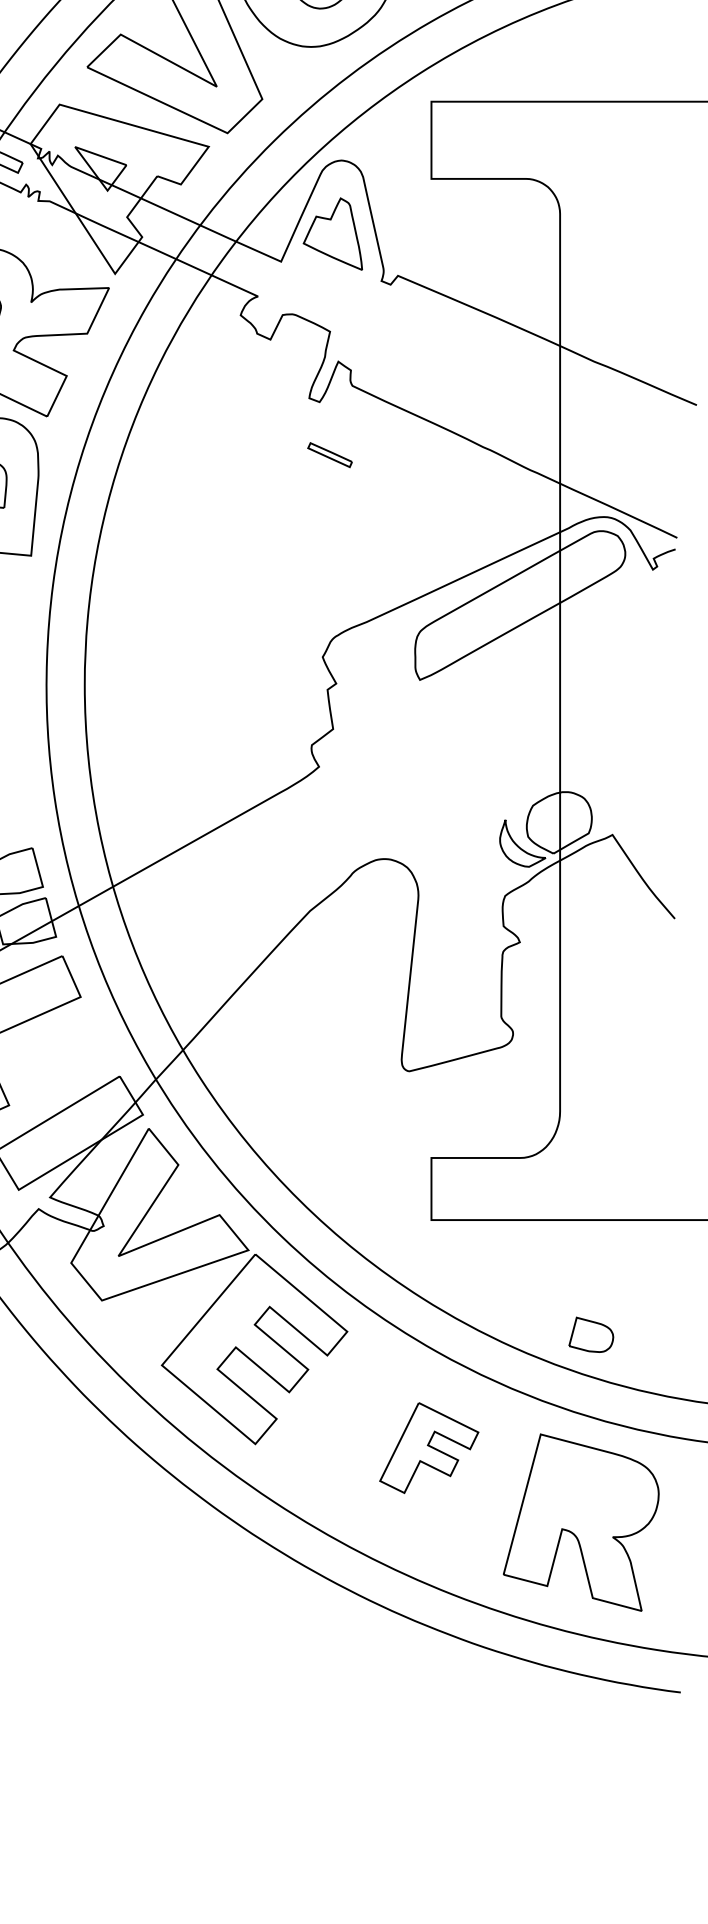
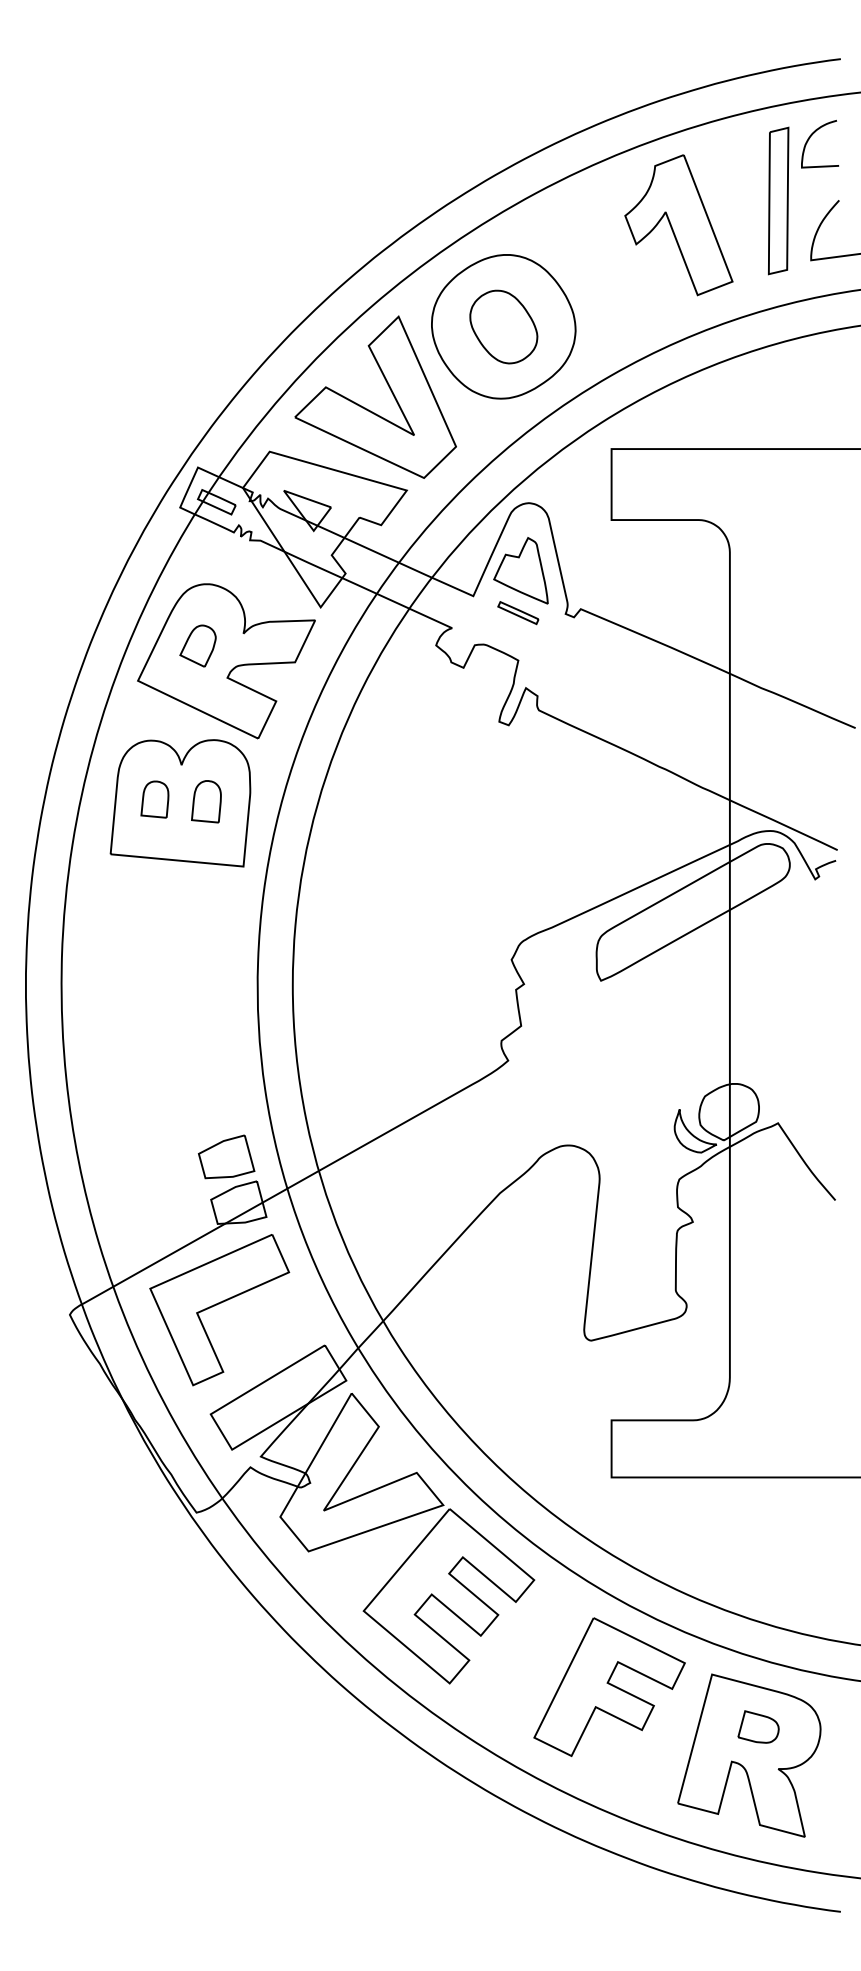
part: (330, 455) -> (518, 613), moved
part: (591, 1334) -> (758, 1726), moved
part: (429, 1447) -> (609, 1686), size x1.67

